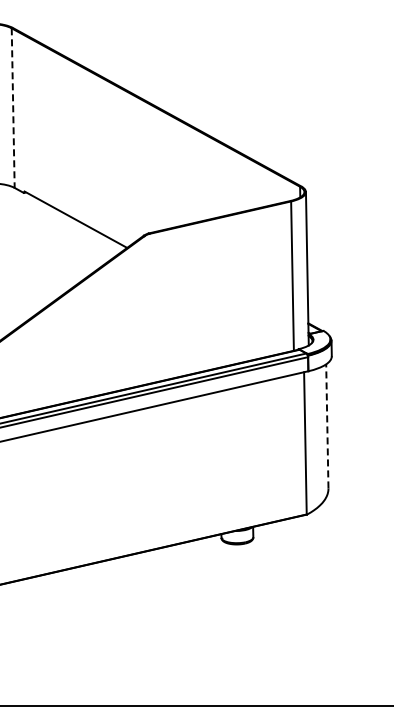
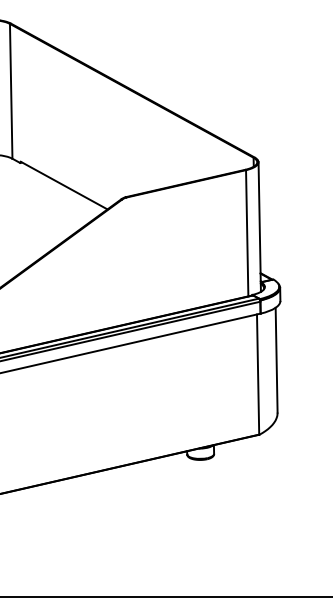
line: (13, 108) -> (11, 91), dashed -> solid
line: (327, 425) -> (276, 359), dashed -> solid

